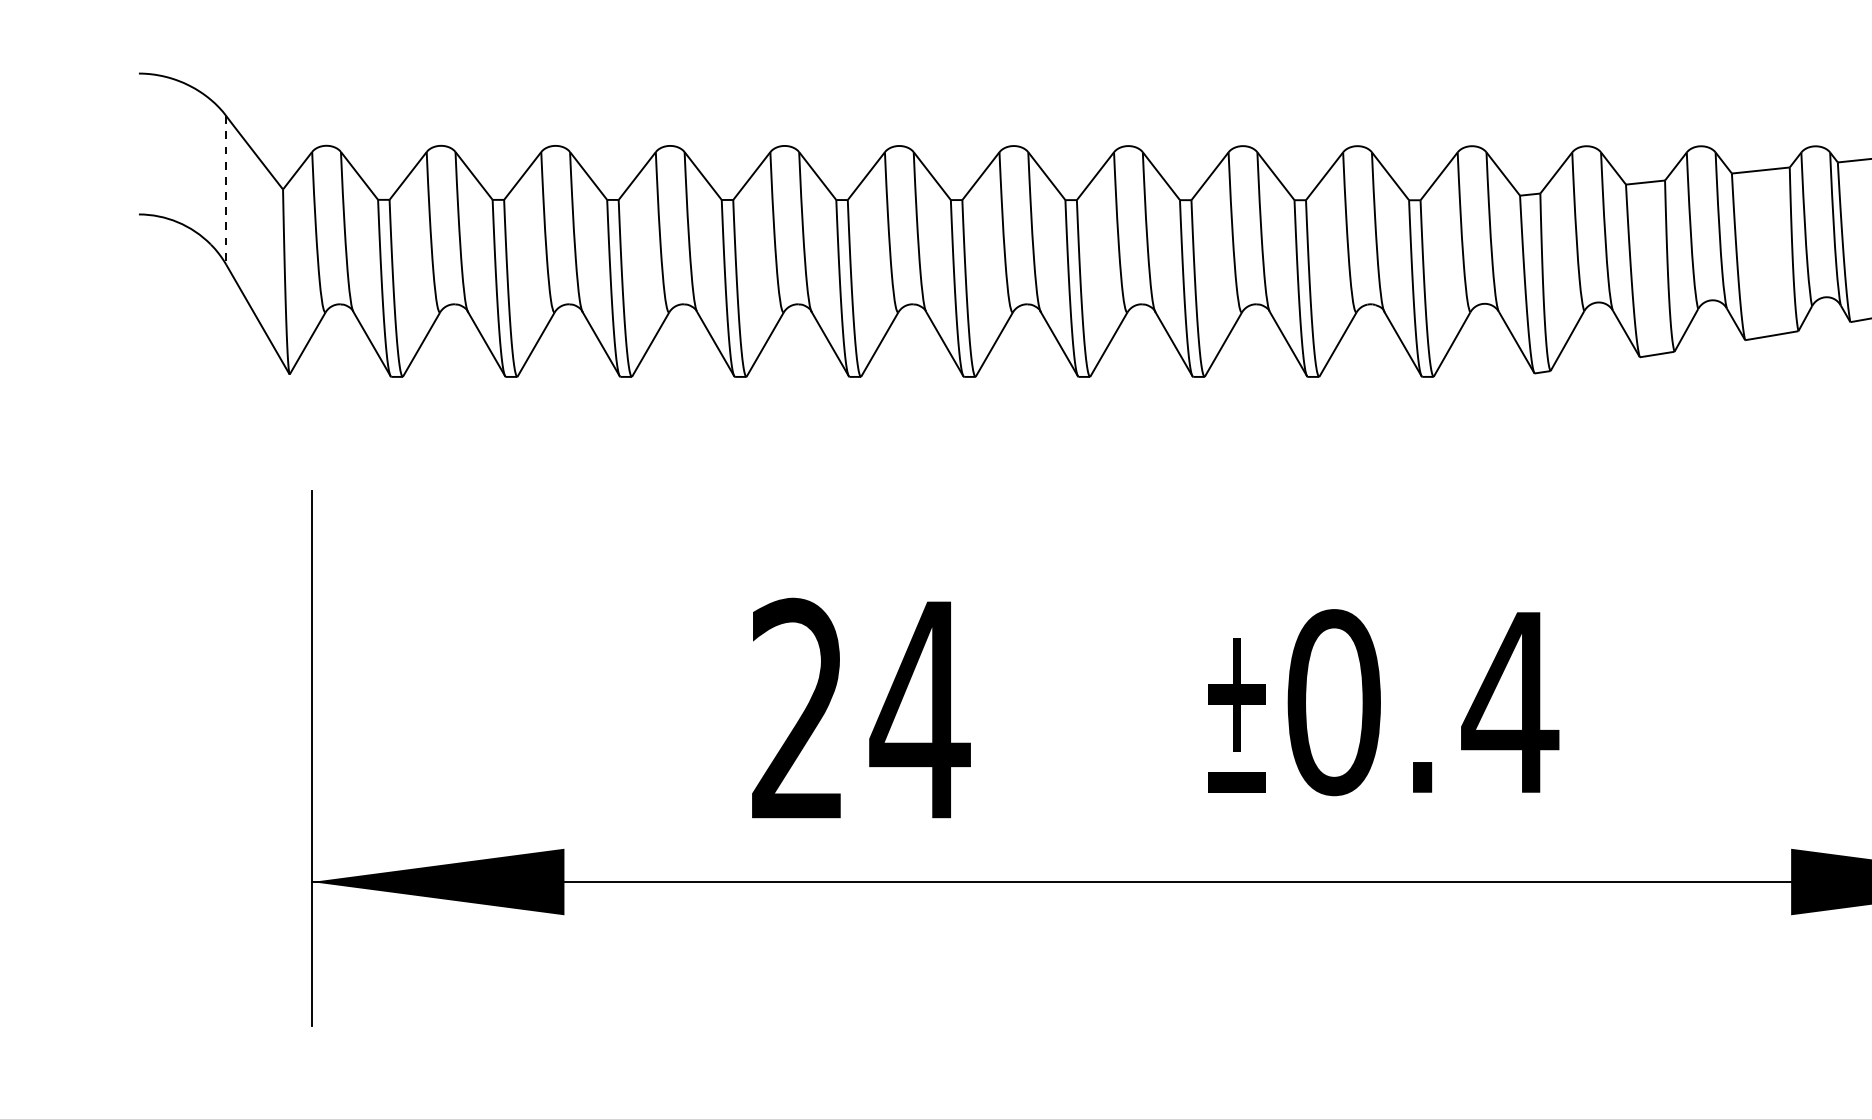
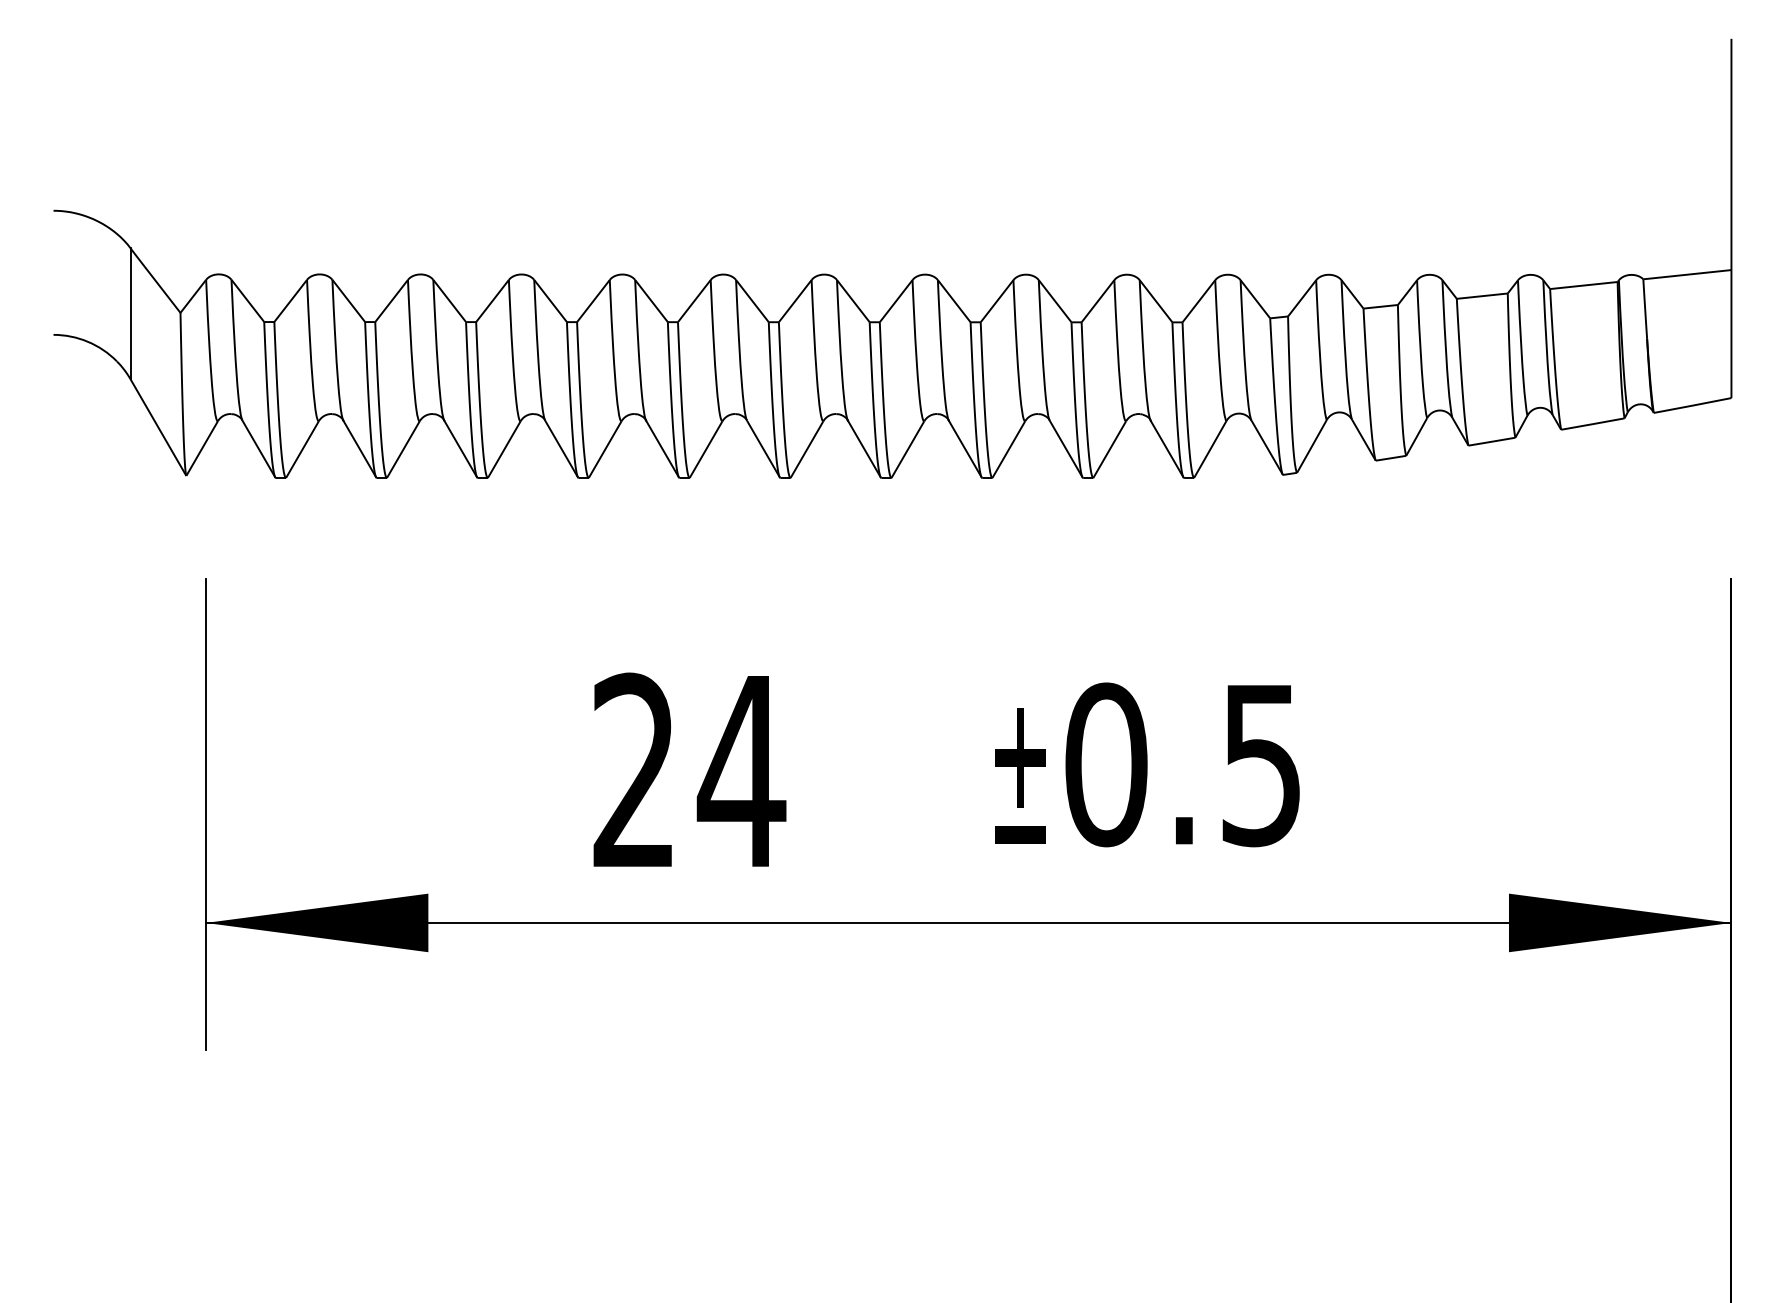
line: (226, 190) -> (130, 313), dashed -> solid
text: (1510, 704) -> (1261, 766), 0.4 -> 0.5

